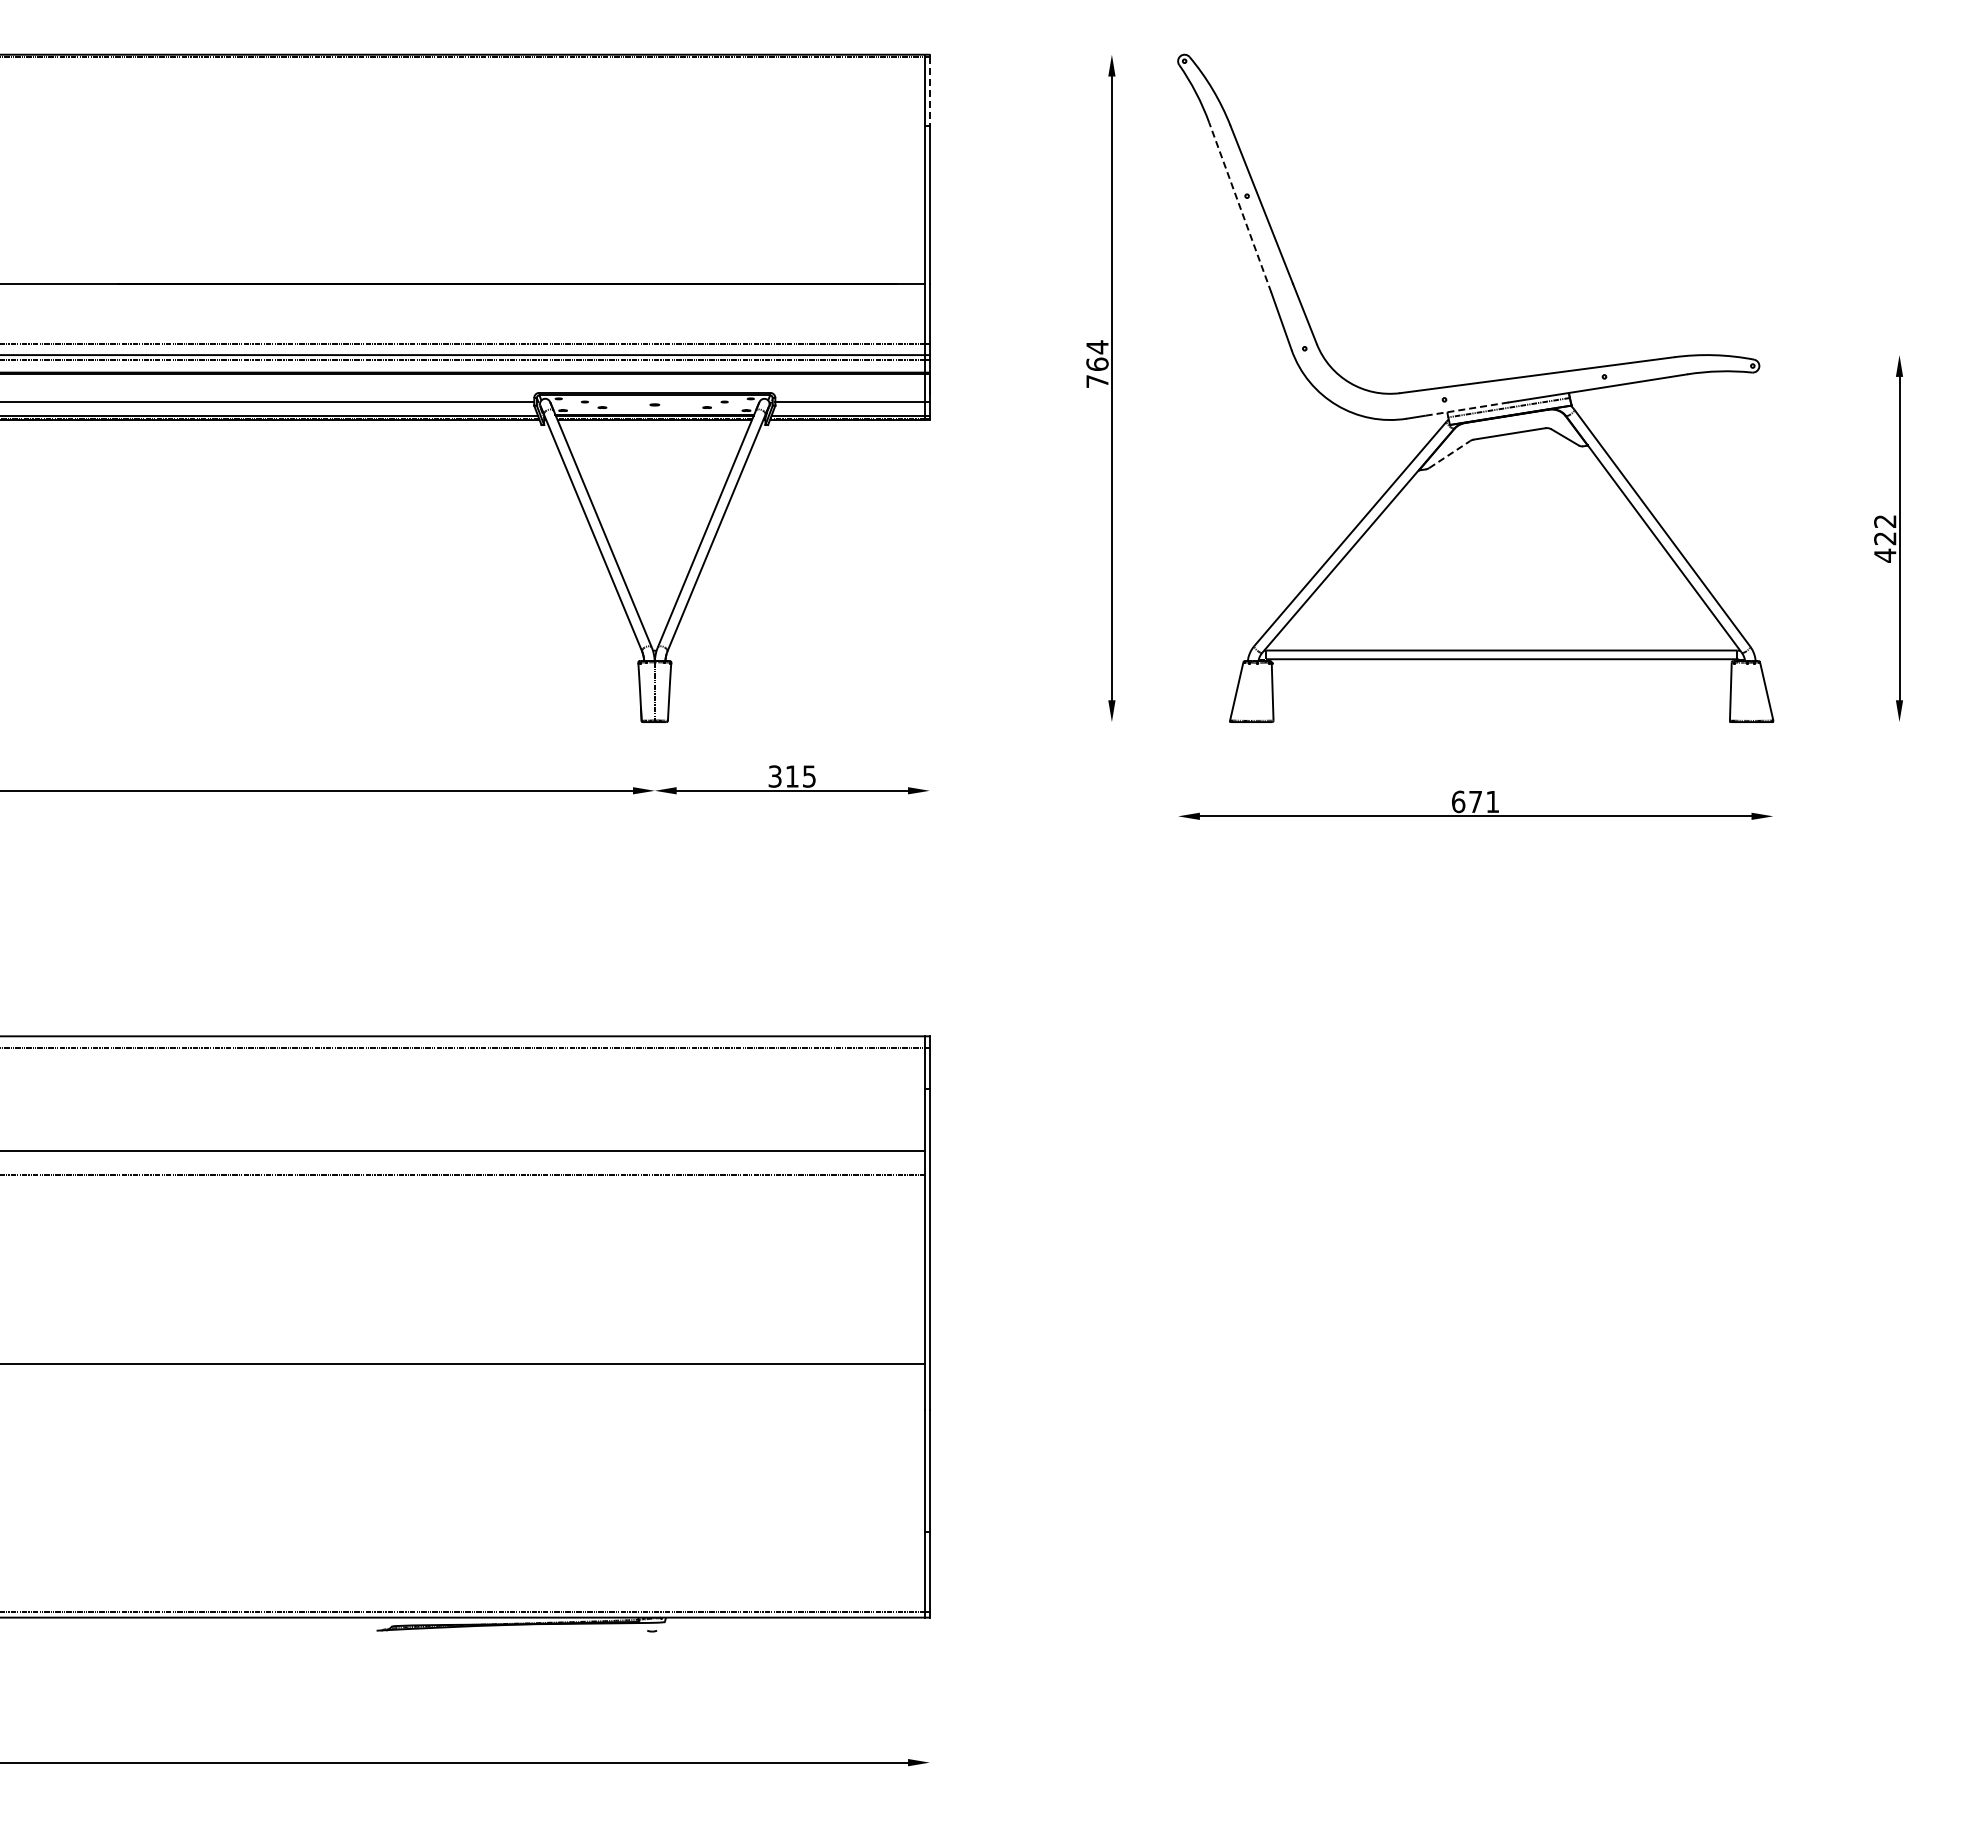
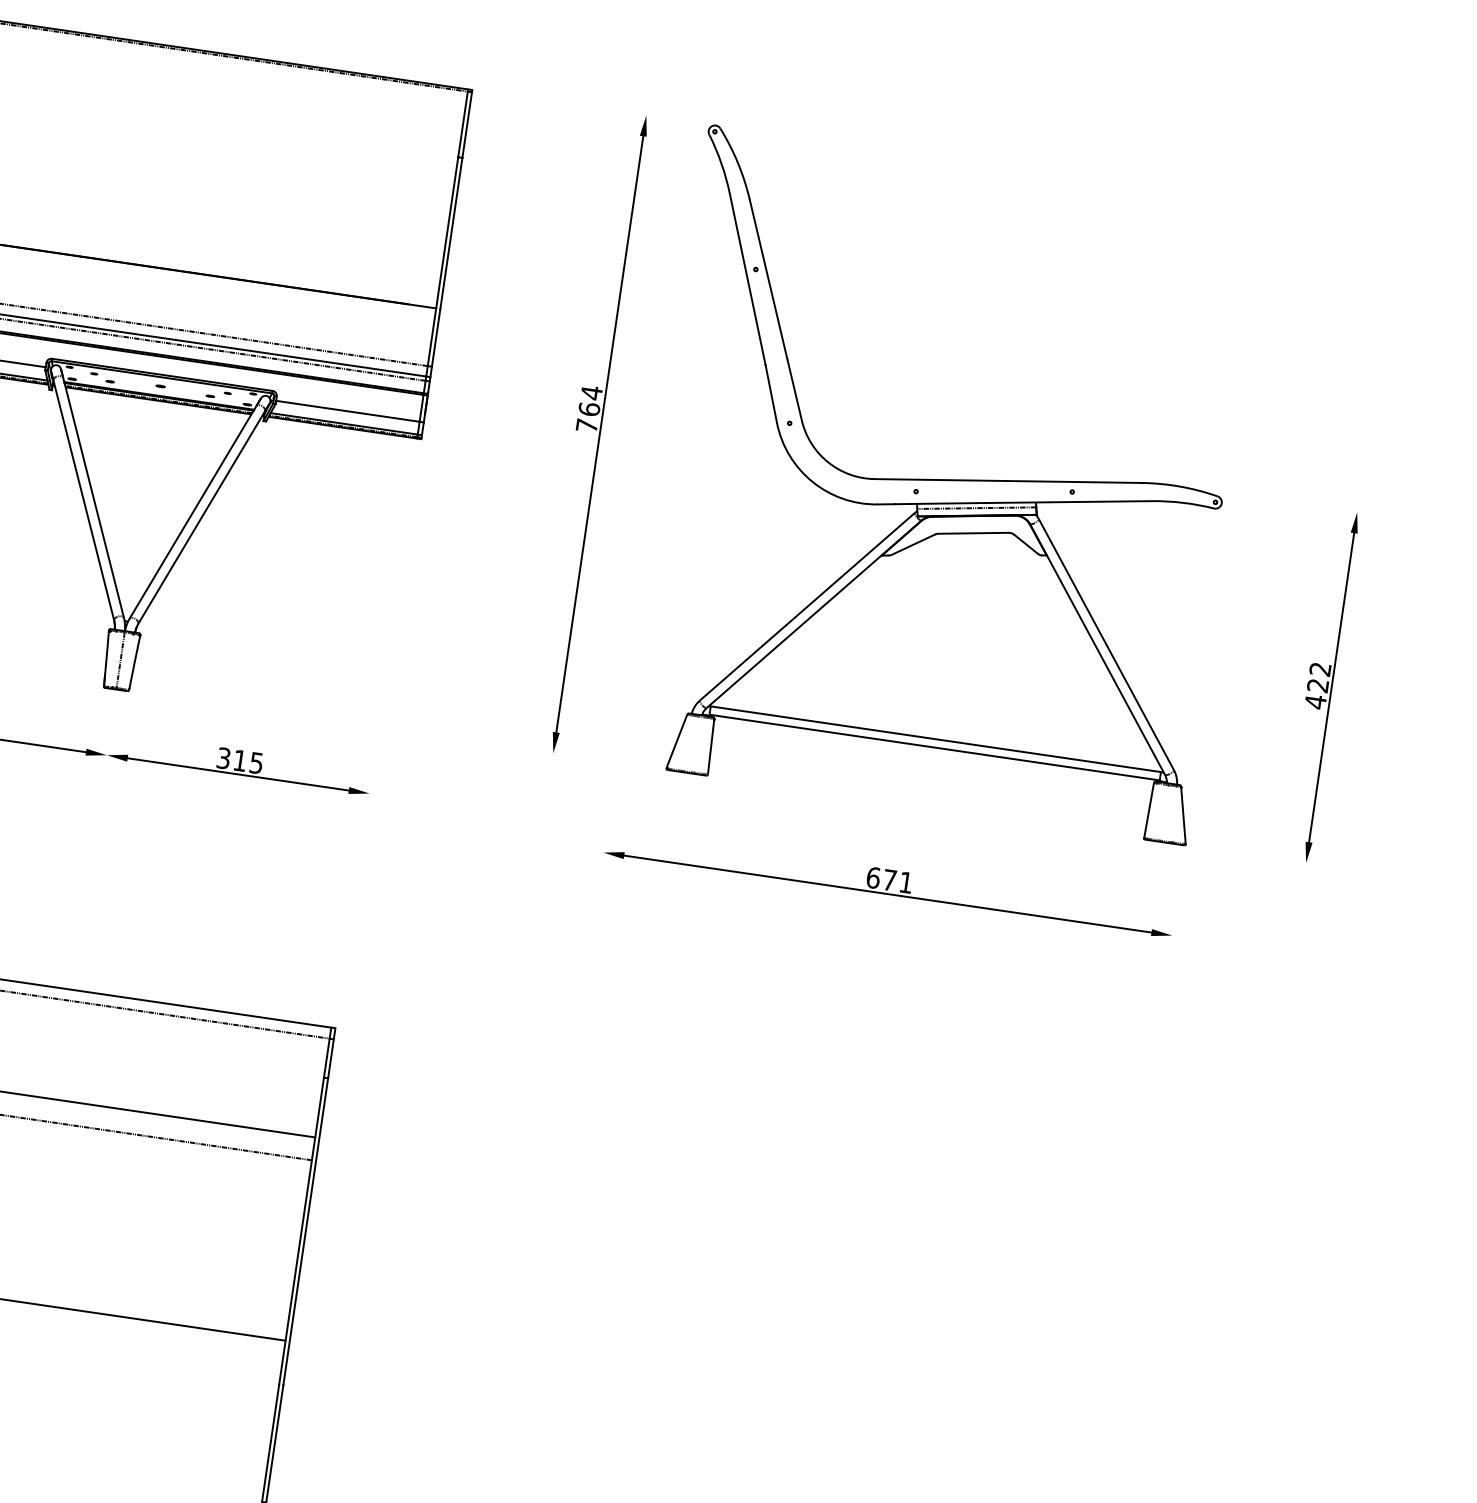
line: (929, 91) -> (466, 125), dashed -> solid
line: (1240, 207) -> (747, 279), dashed -> solid
line: (1466, 409) -> (935, 503), dashed -> solid
line: (1449, 454) -> (913, 544), dashed -> solid

